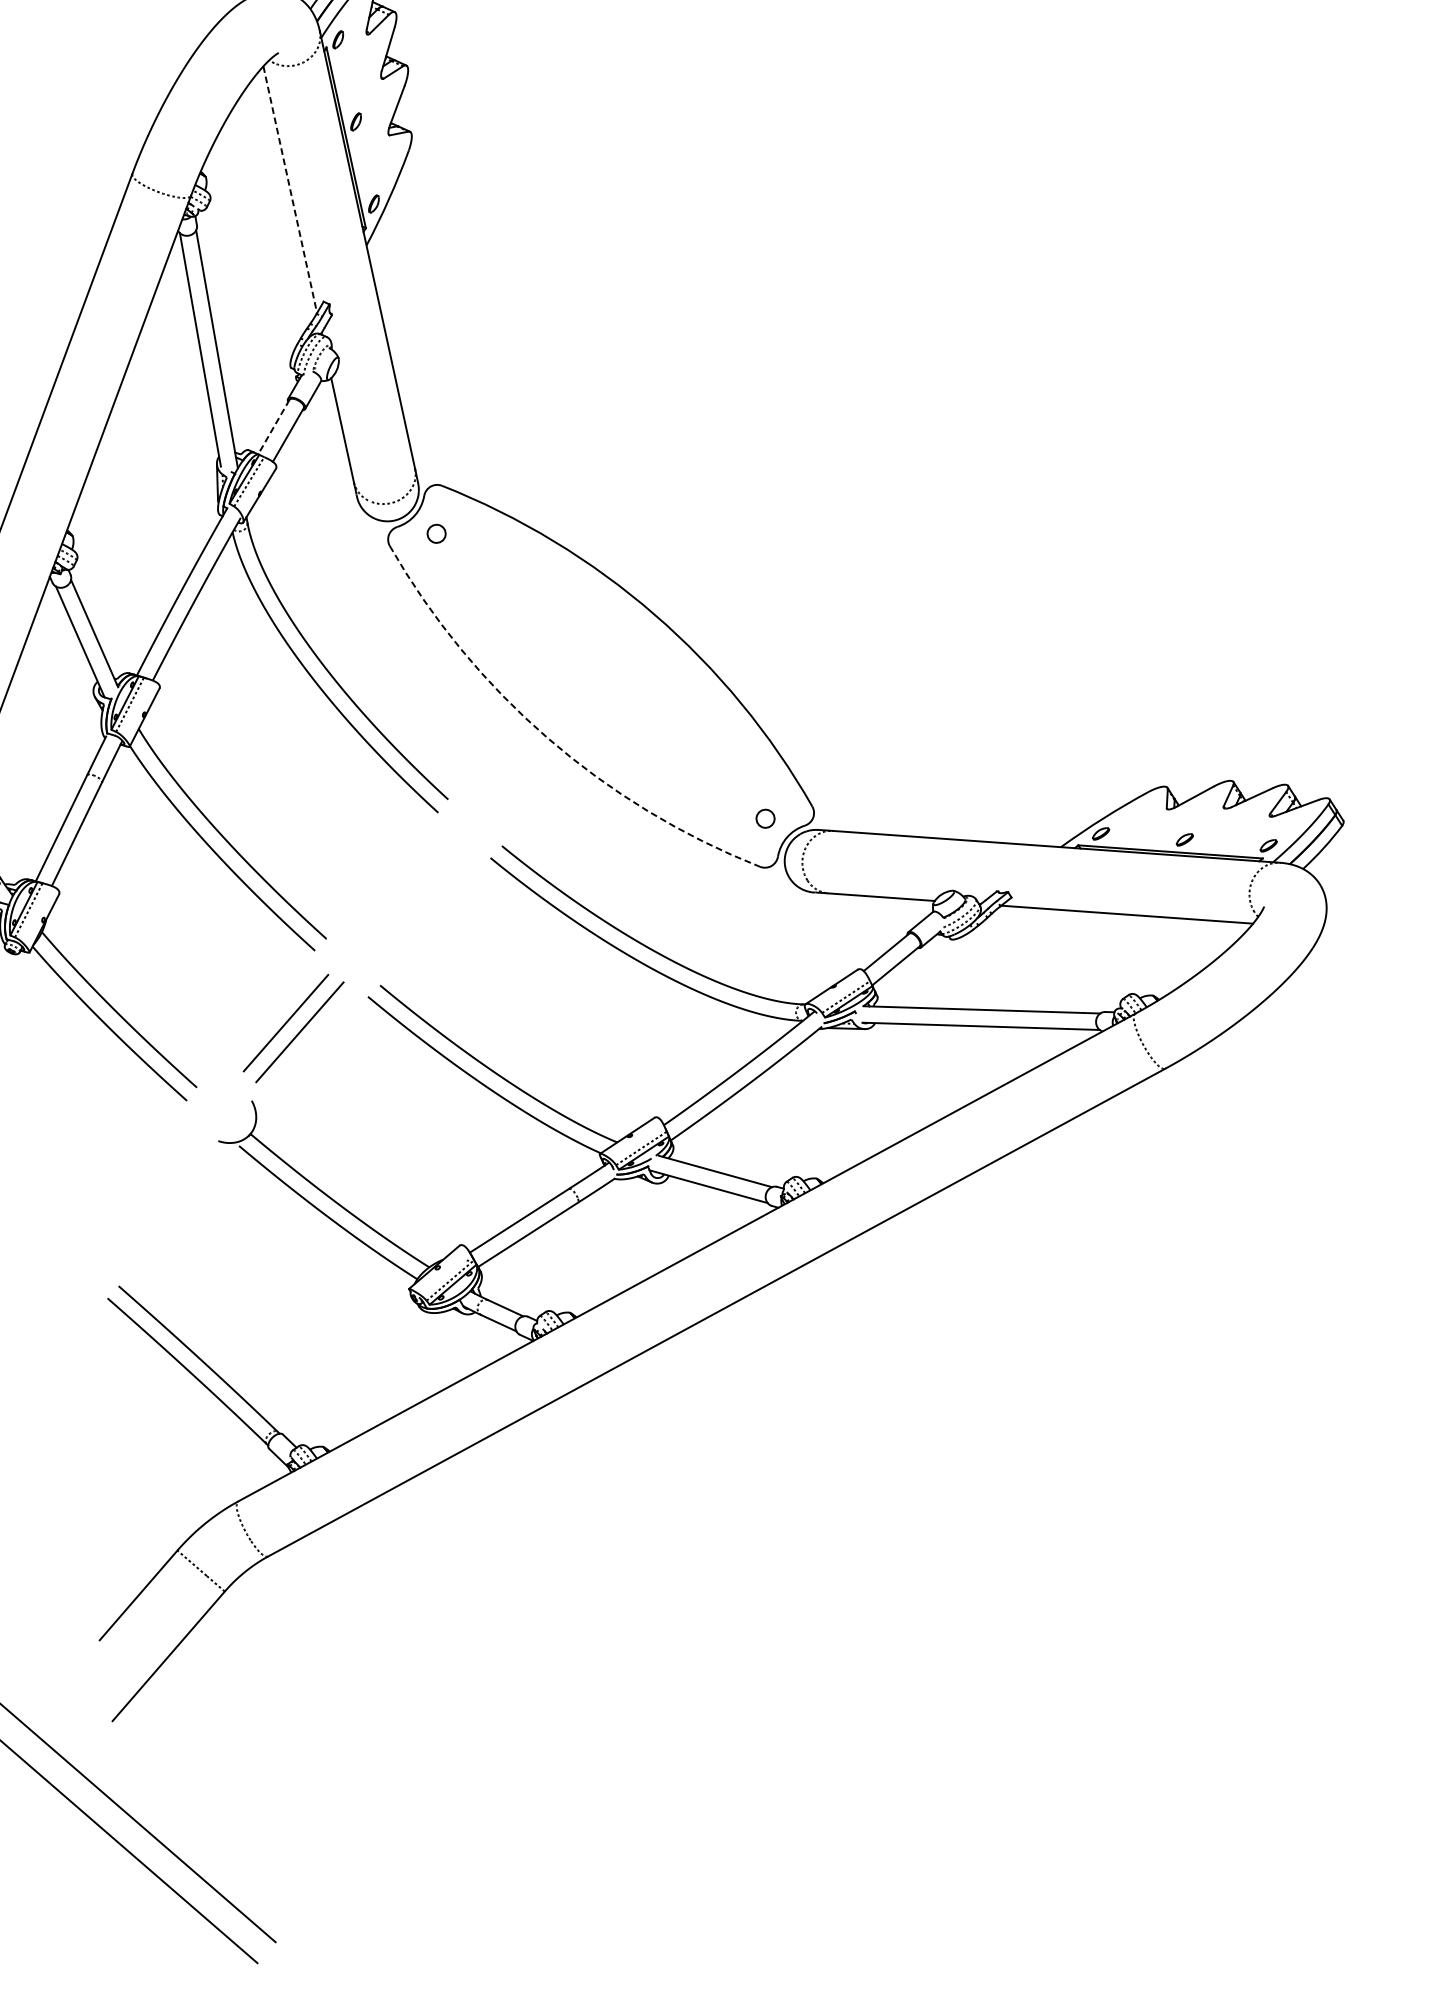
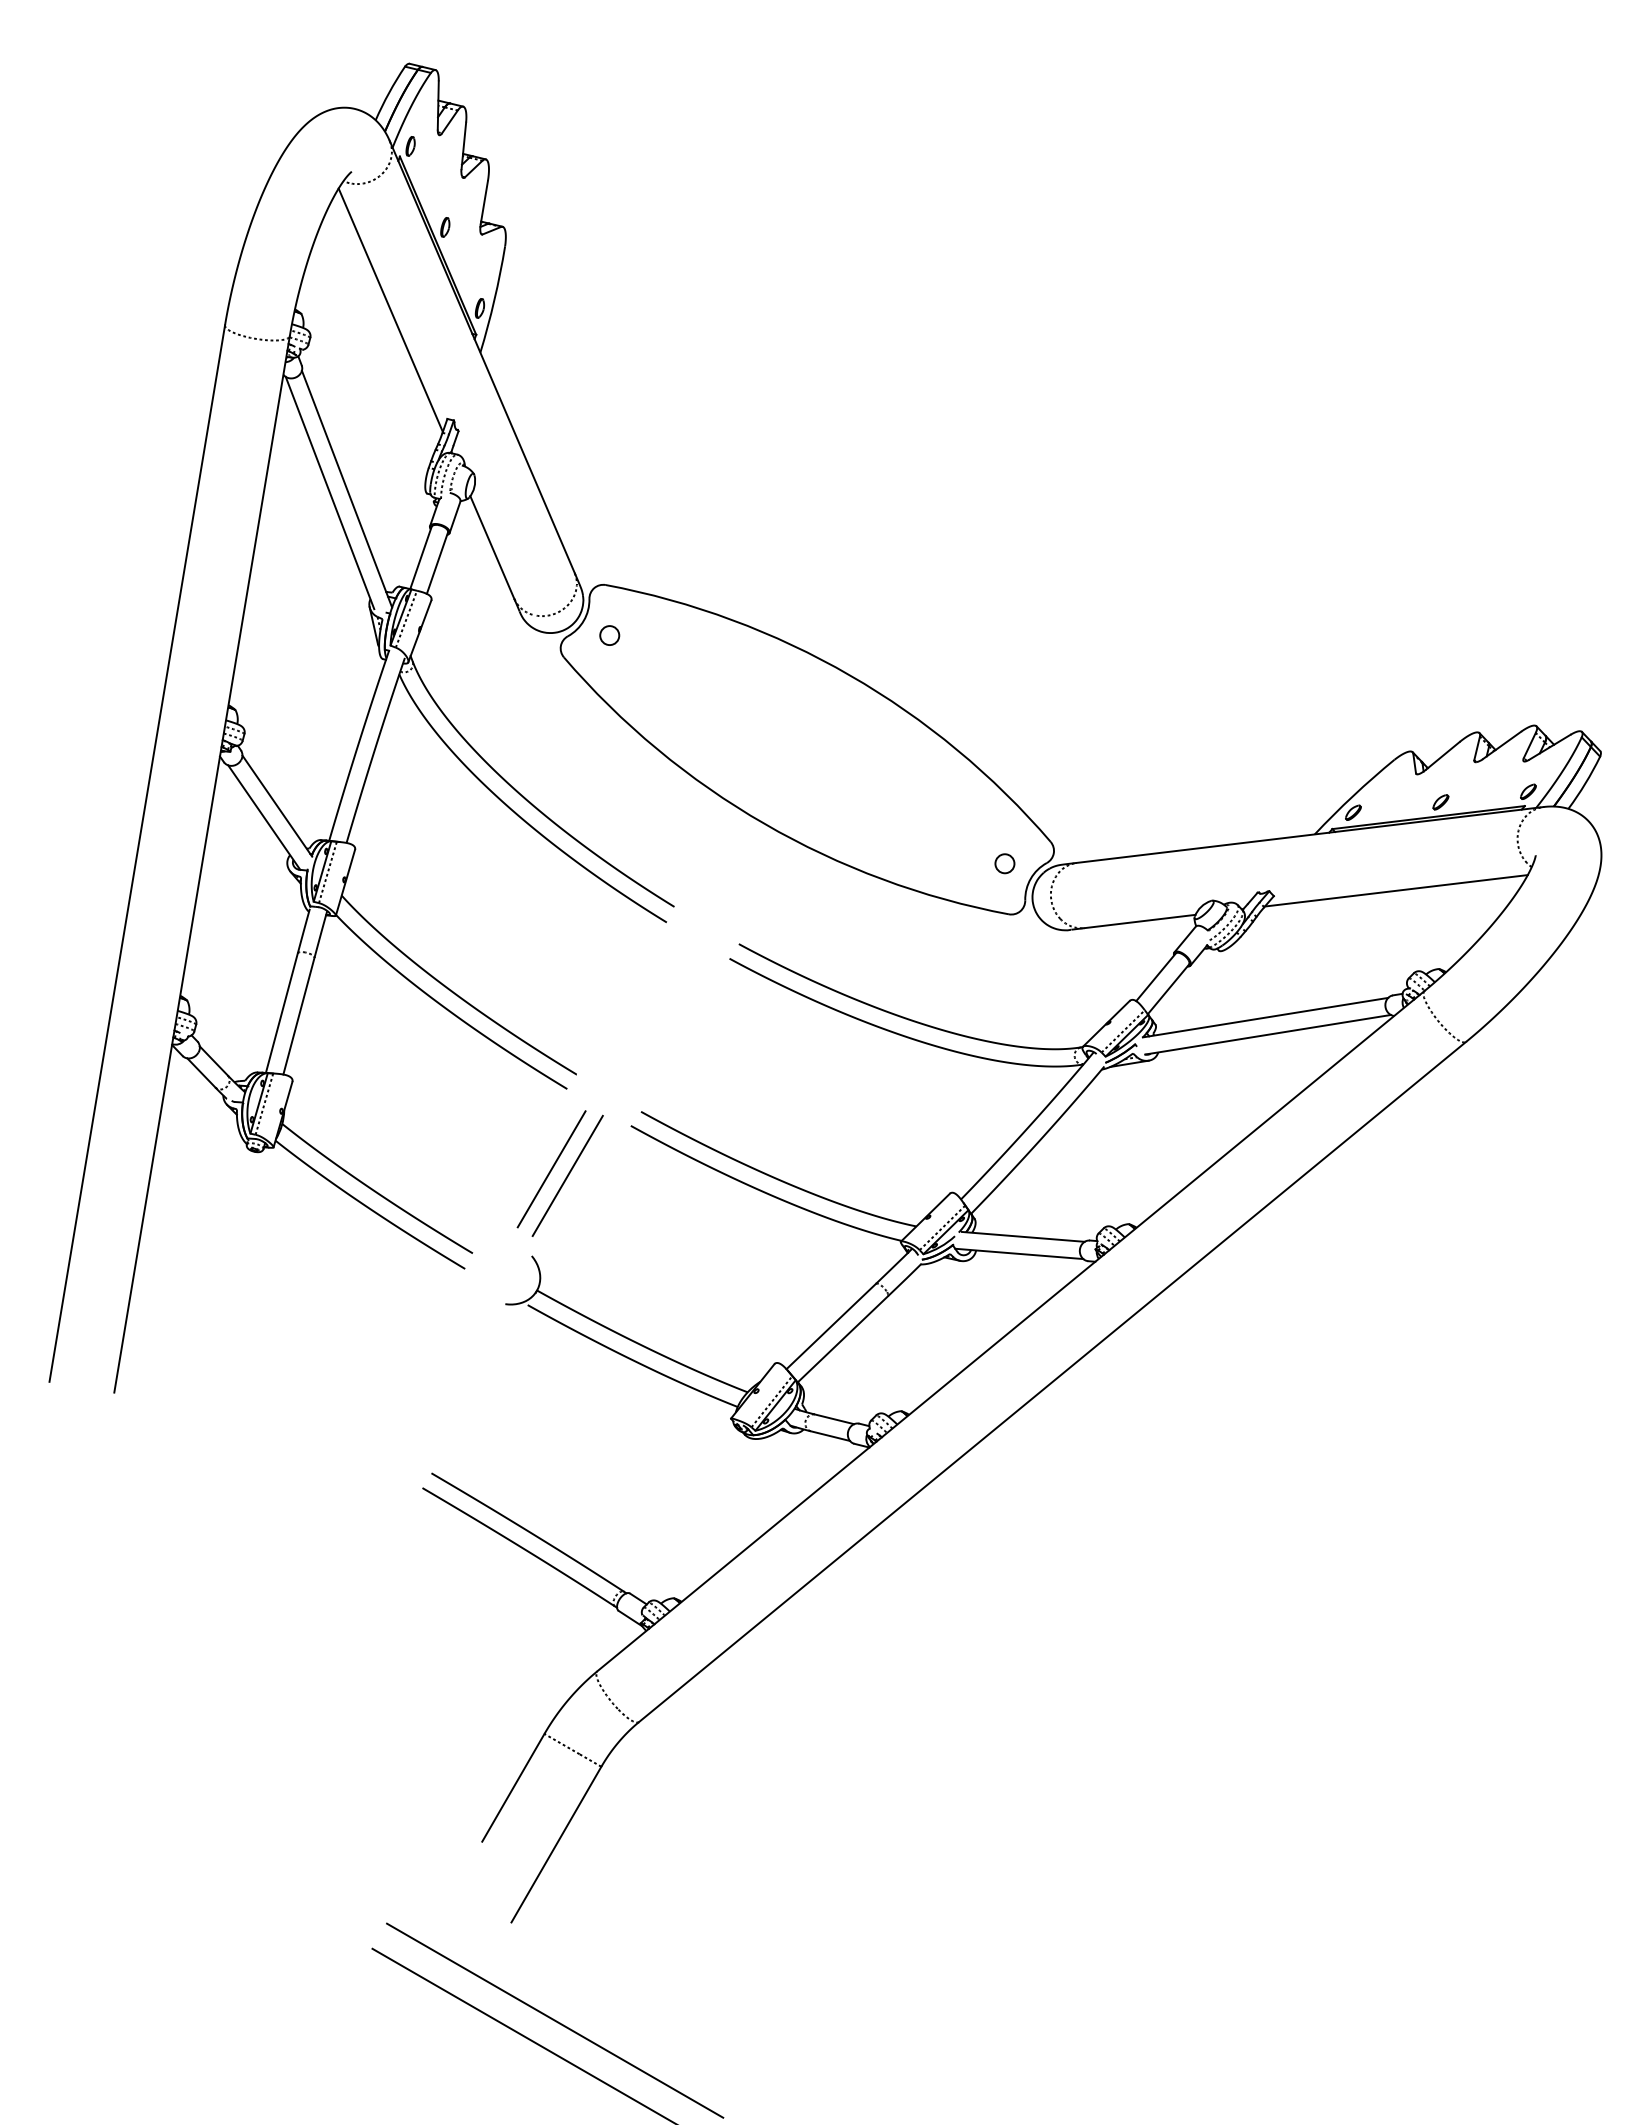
line: (289, 189) -> (390, 310), dashed -> solid
line: (273, 426) -> (420, 557), dashed -> solid
arc: (547, 737) -> (764, 823), dashed -> solid

